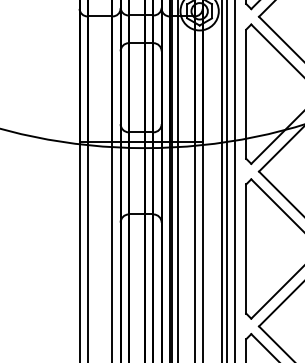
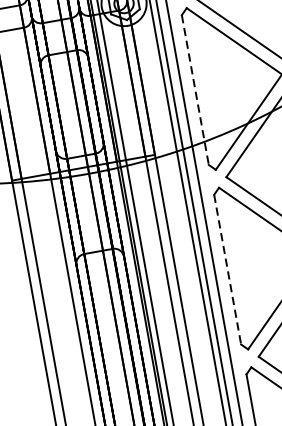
line: (246, 94) -> (195, 90), solid -> dashed
line: (246, 249) -> (228, 270), solid -> dashed

